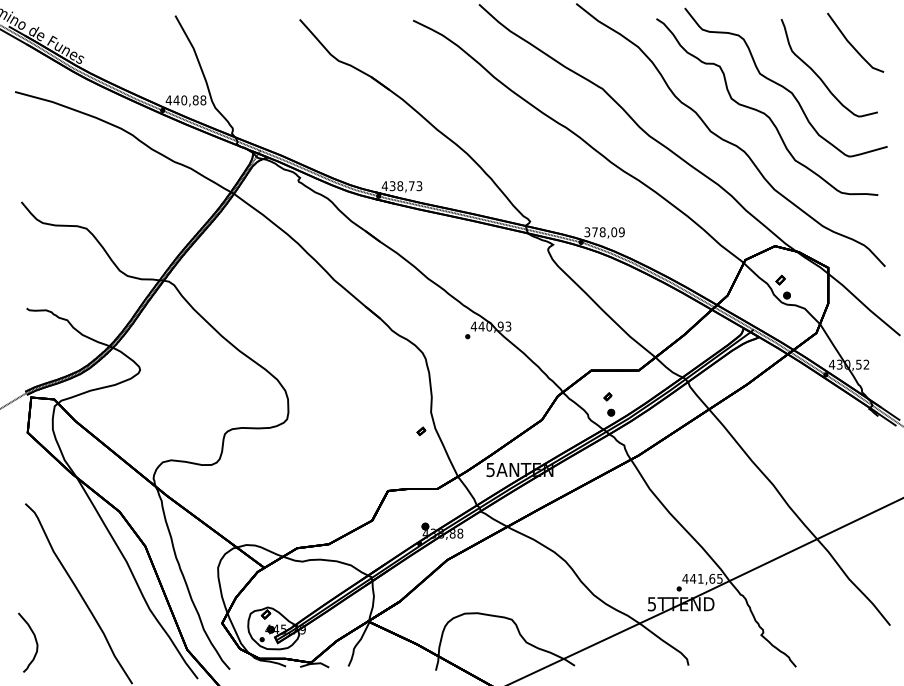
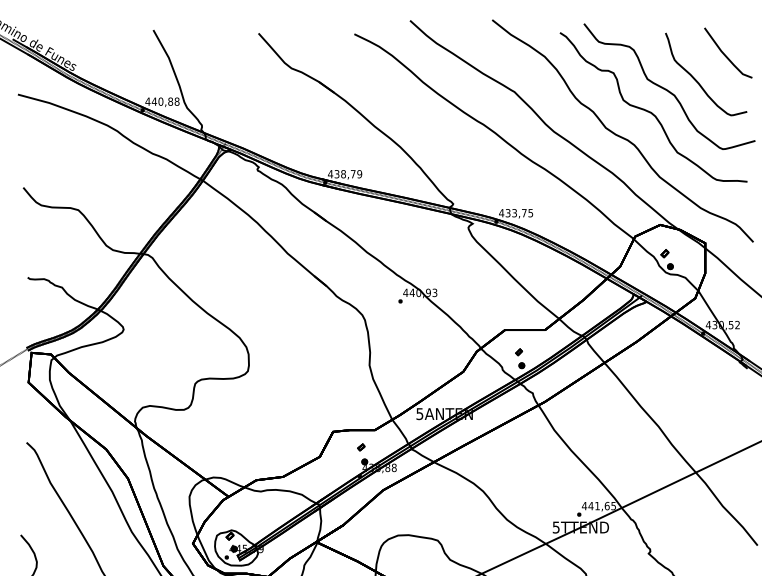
text: (419, 185) -> (359, 173), 438,73 -> 438,79
text: (604, 232) -> (516, 213), 378,09 -> 433,75
part: (421, 431) -> (361, 447), moved

